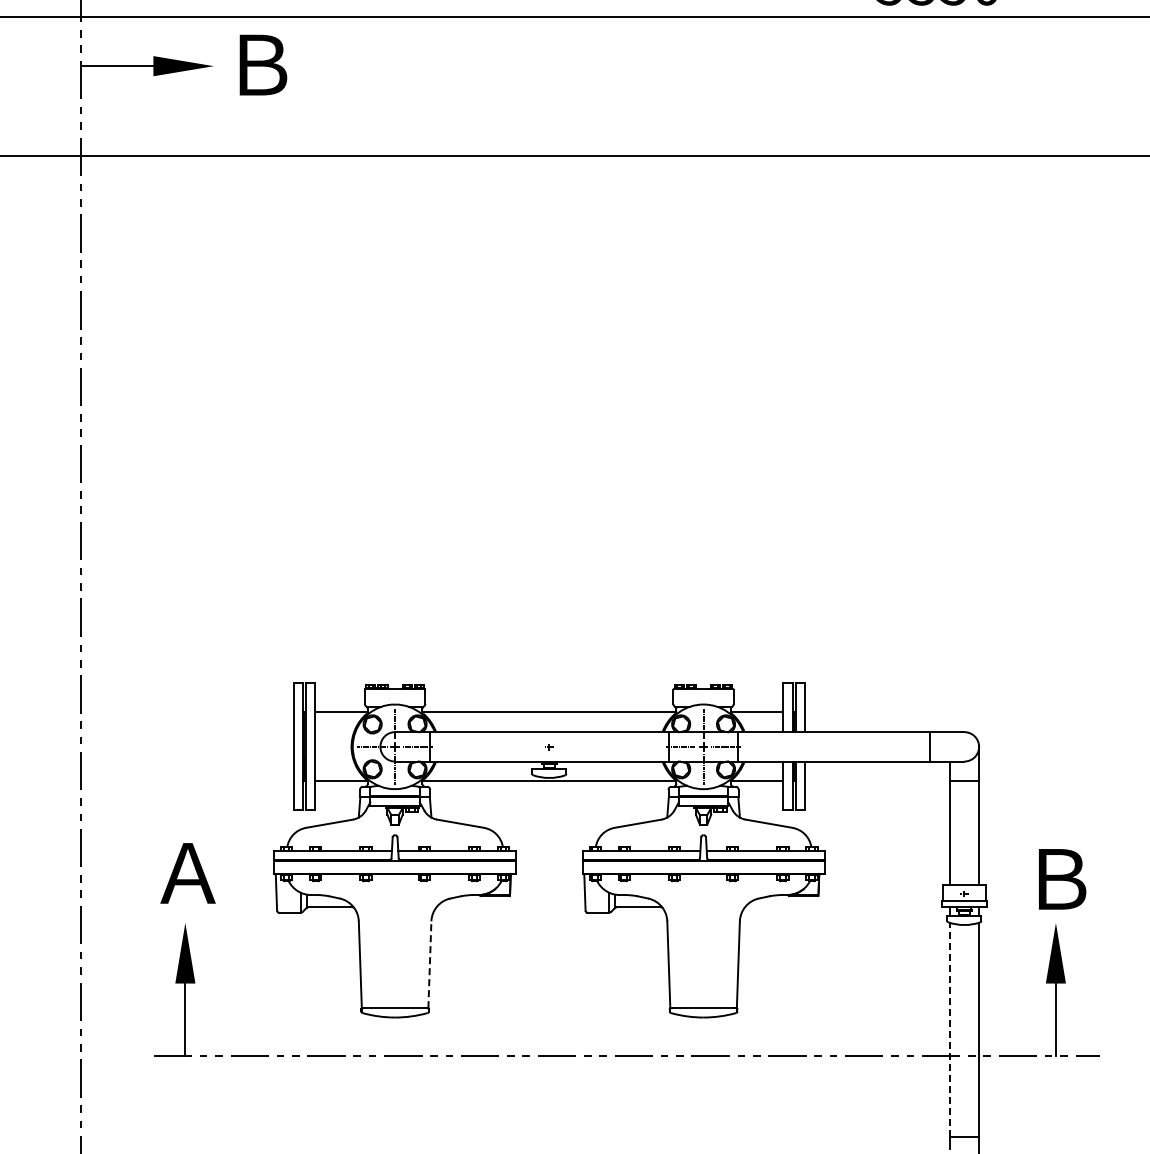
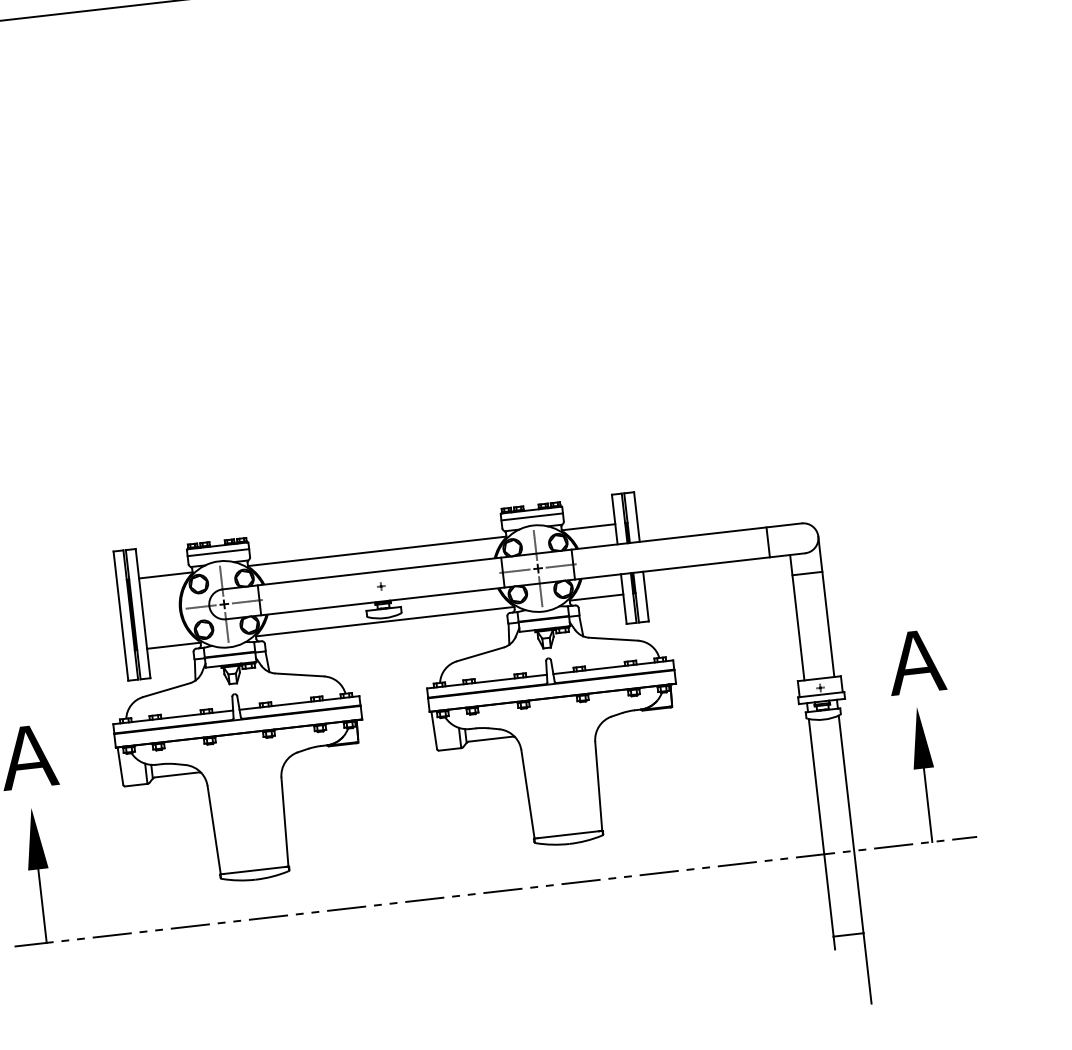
line: (394, 696) -> (217, 553), added
line: (703, 696) -> (532, 517), added
text: (1059, 879) -> (915, 662), Ｂ -> Ａ
line: (429, 964) -> (284, 821), dashed -> solid
line: (949, 1029) -> (820, 827), dashed -> solid

